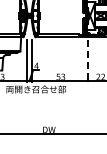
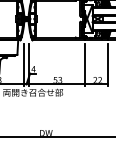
line: (88, 61) -> (85, 64), dashed -> solid

